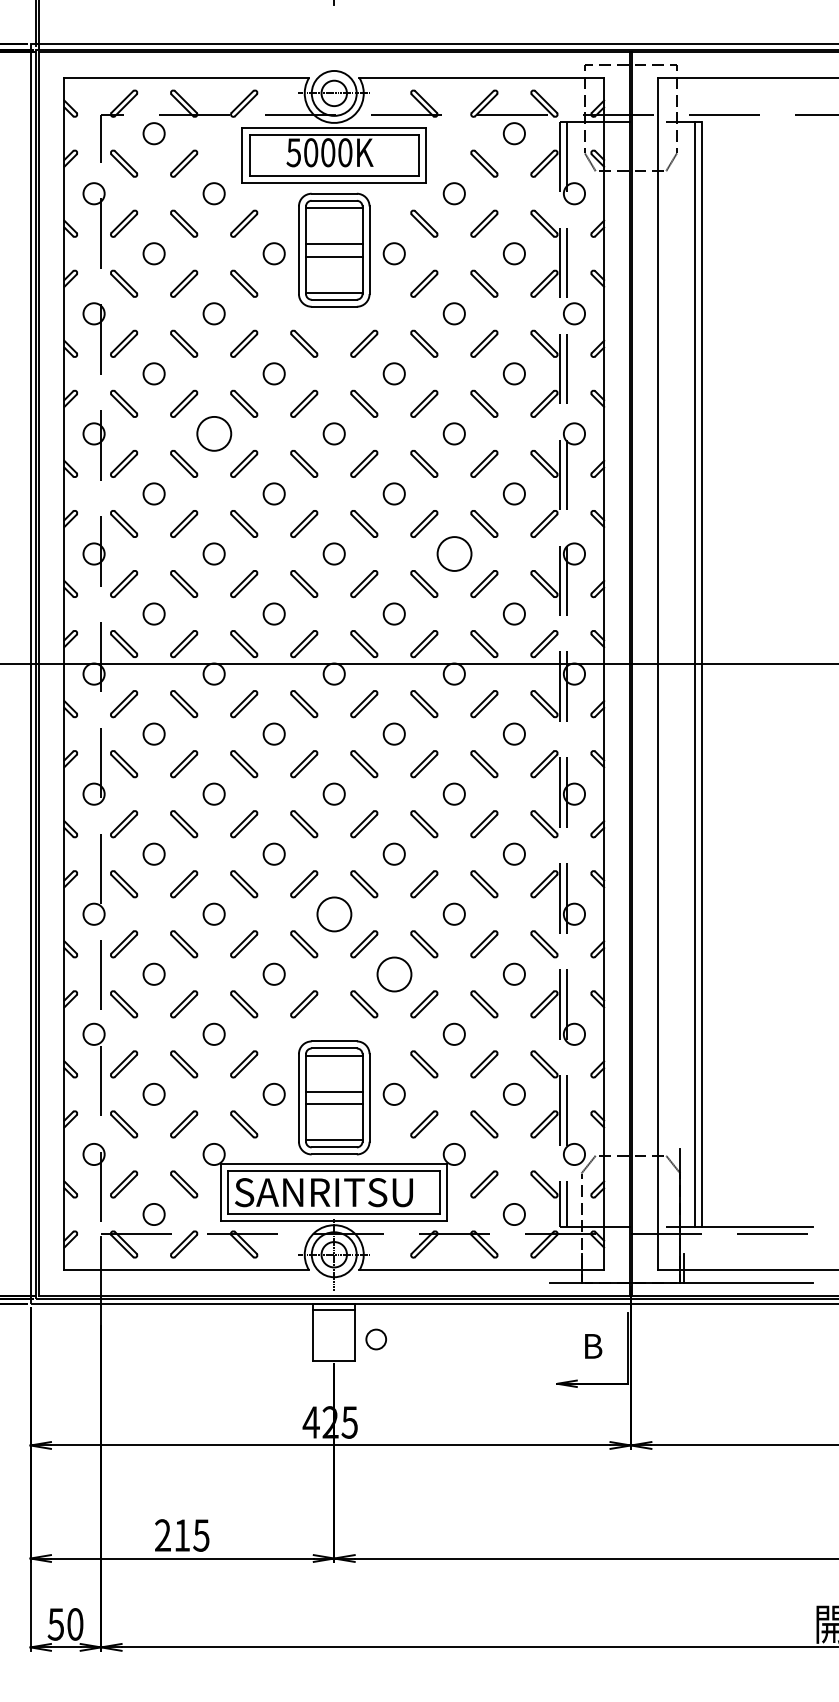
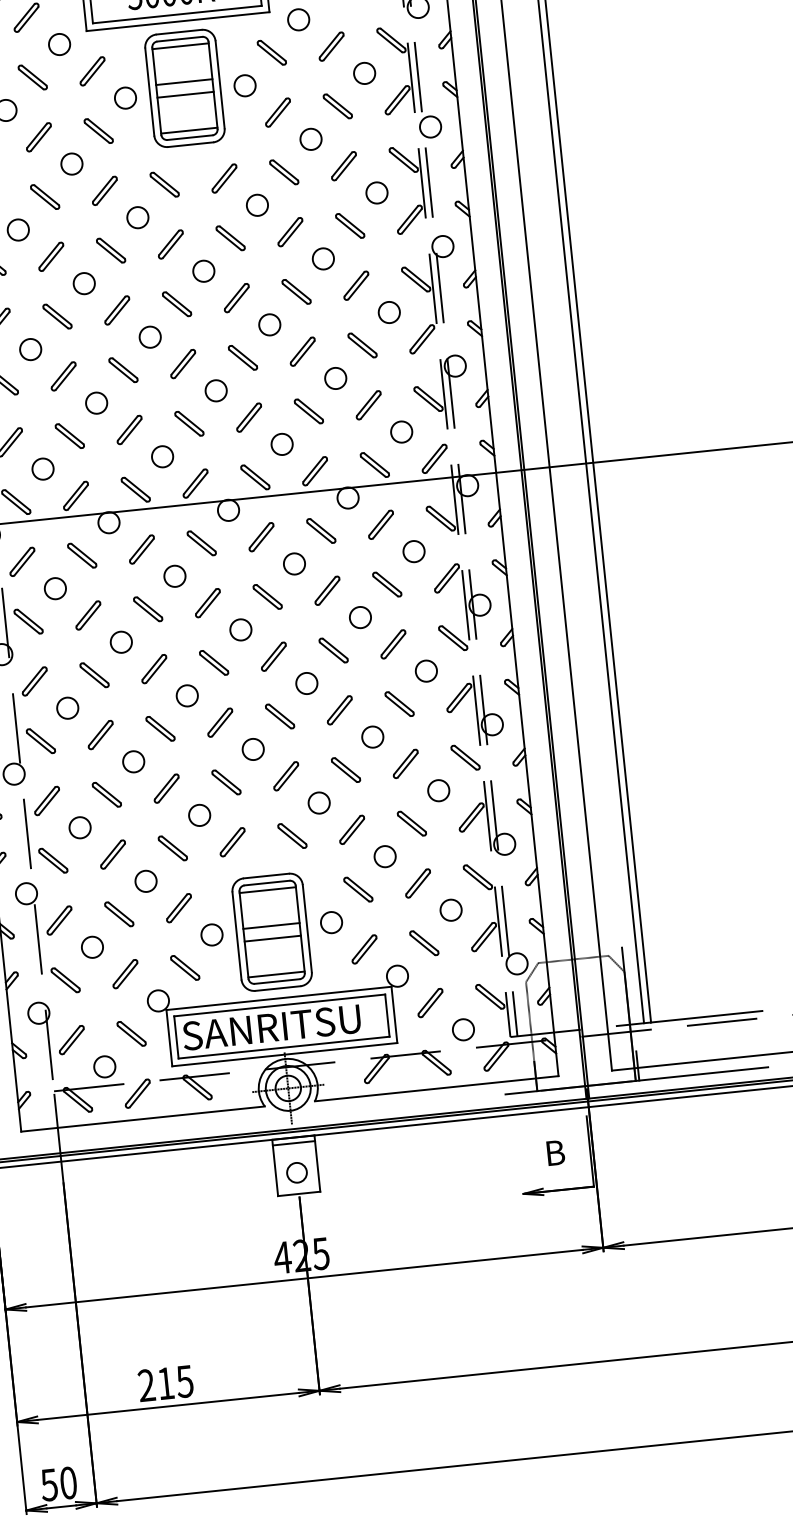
circle: (213, 433) -> (83, 283), size x0.62
circle: (453, 553) -> (334, 378), size x0.62
circle: (333, 913) -> (252, 748), size x0.62
circle: (393, 973) -> (318, 802), size x0.62
circle: (375, 1339) -> (296, 1172), moved

